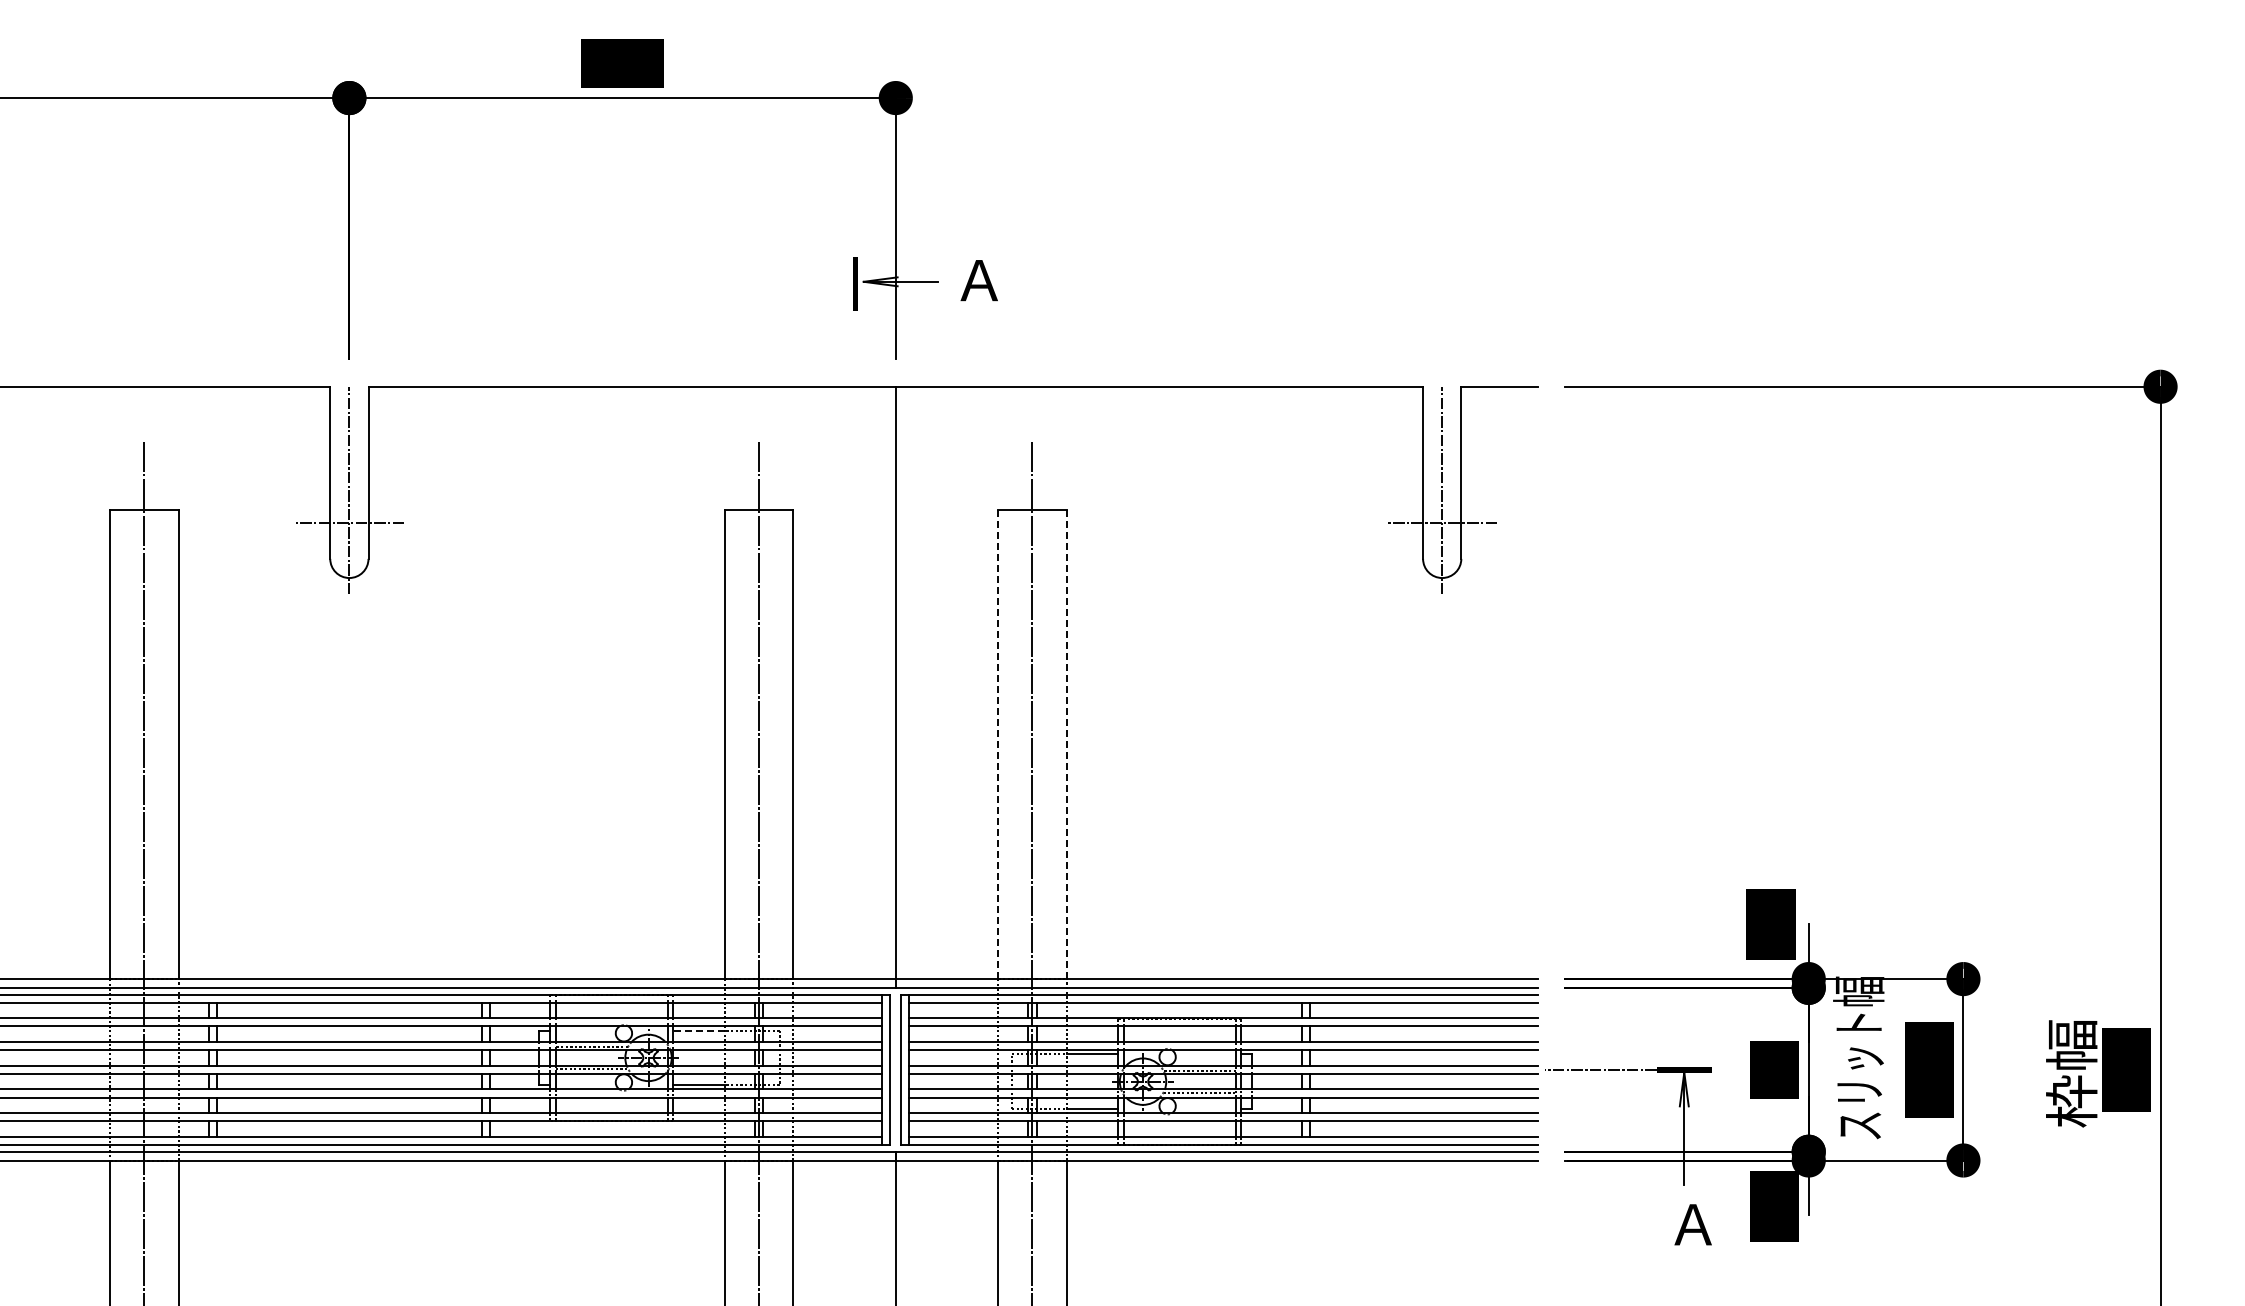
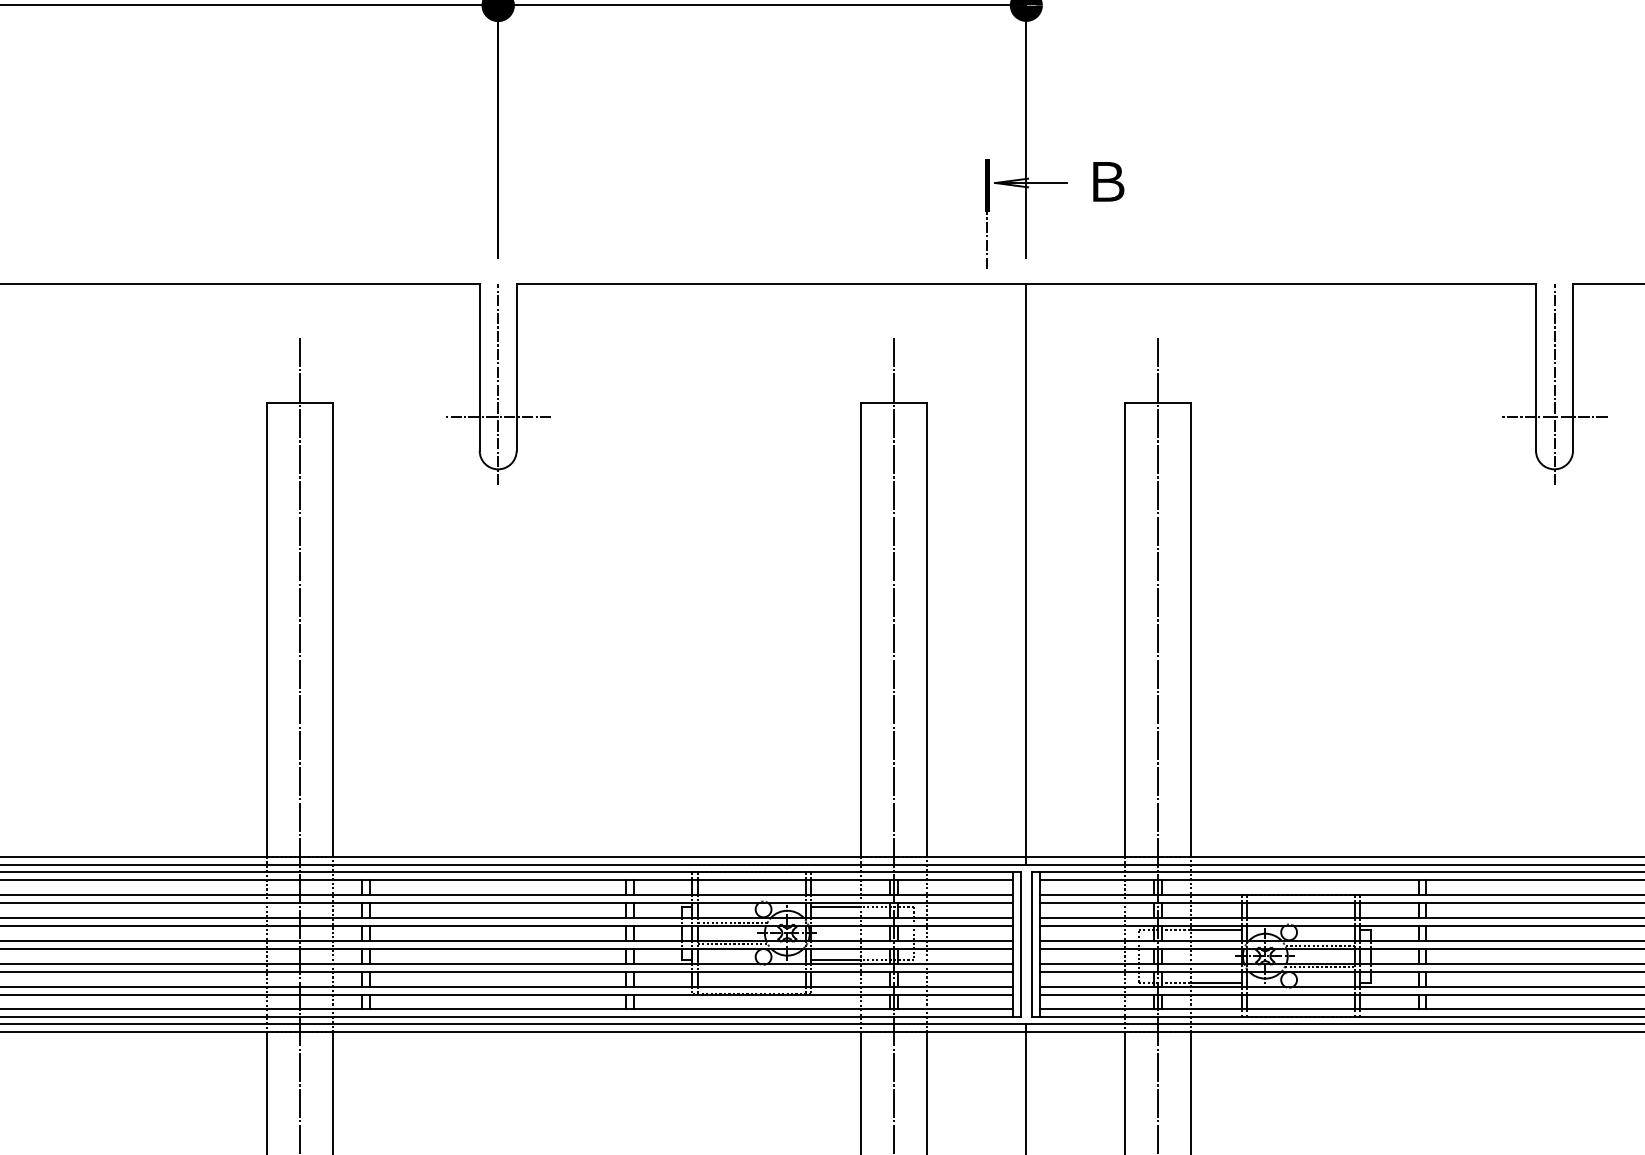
text: (978, 280) -> (1106, 181), Ａ -> Ｂ
line: (855, 340) -> (987, 239), added
line: (998, 744) -> (1125, 630), dashed -> solid
line: (1066, 744) -> (1191, 630), dashed -> solid
line: (699, 1030) -> (836, 906), dashed -> solid

